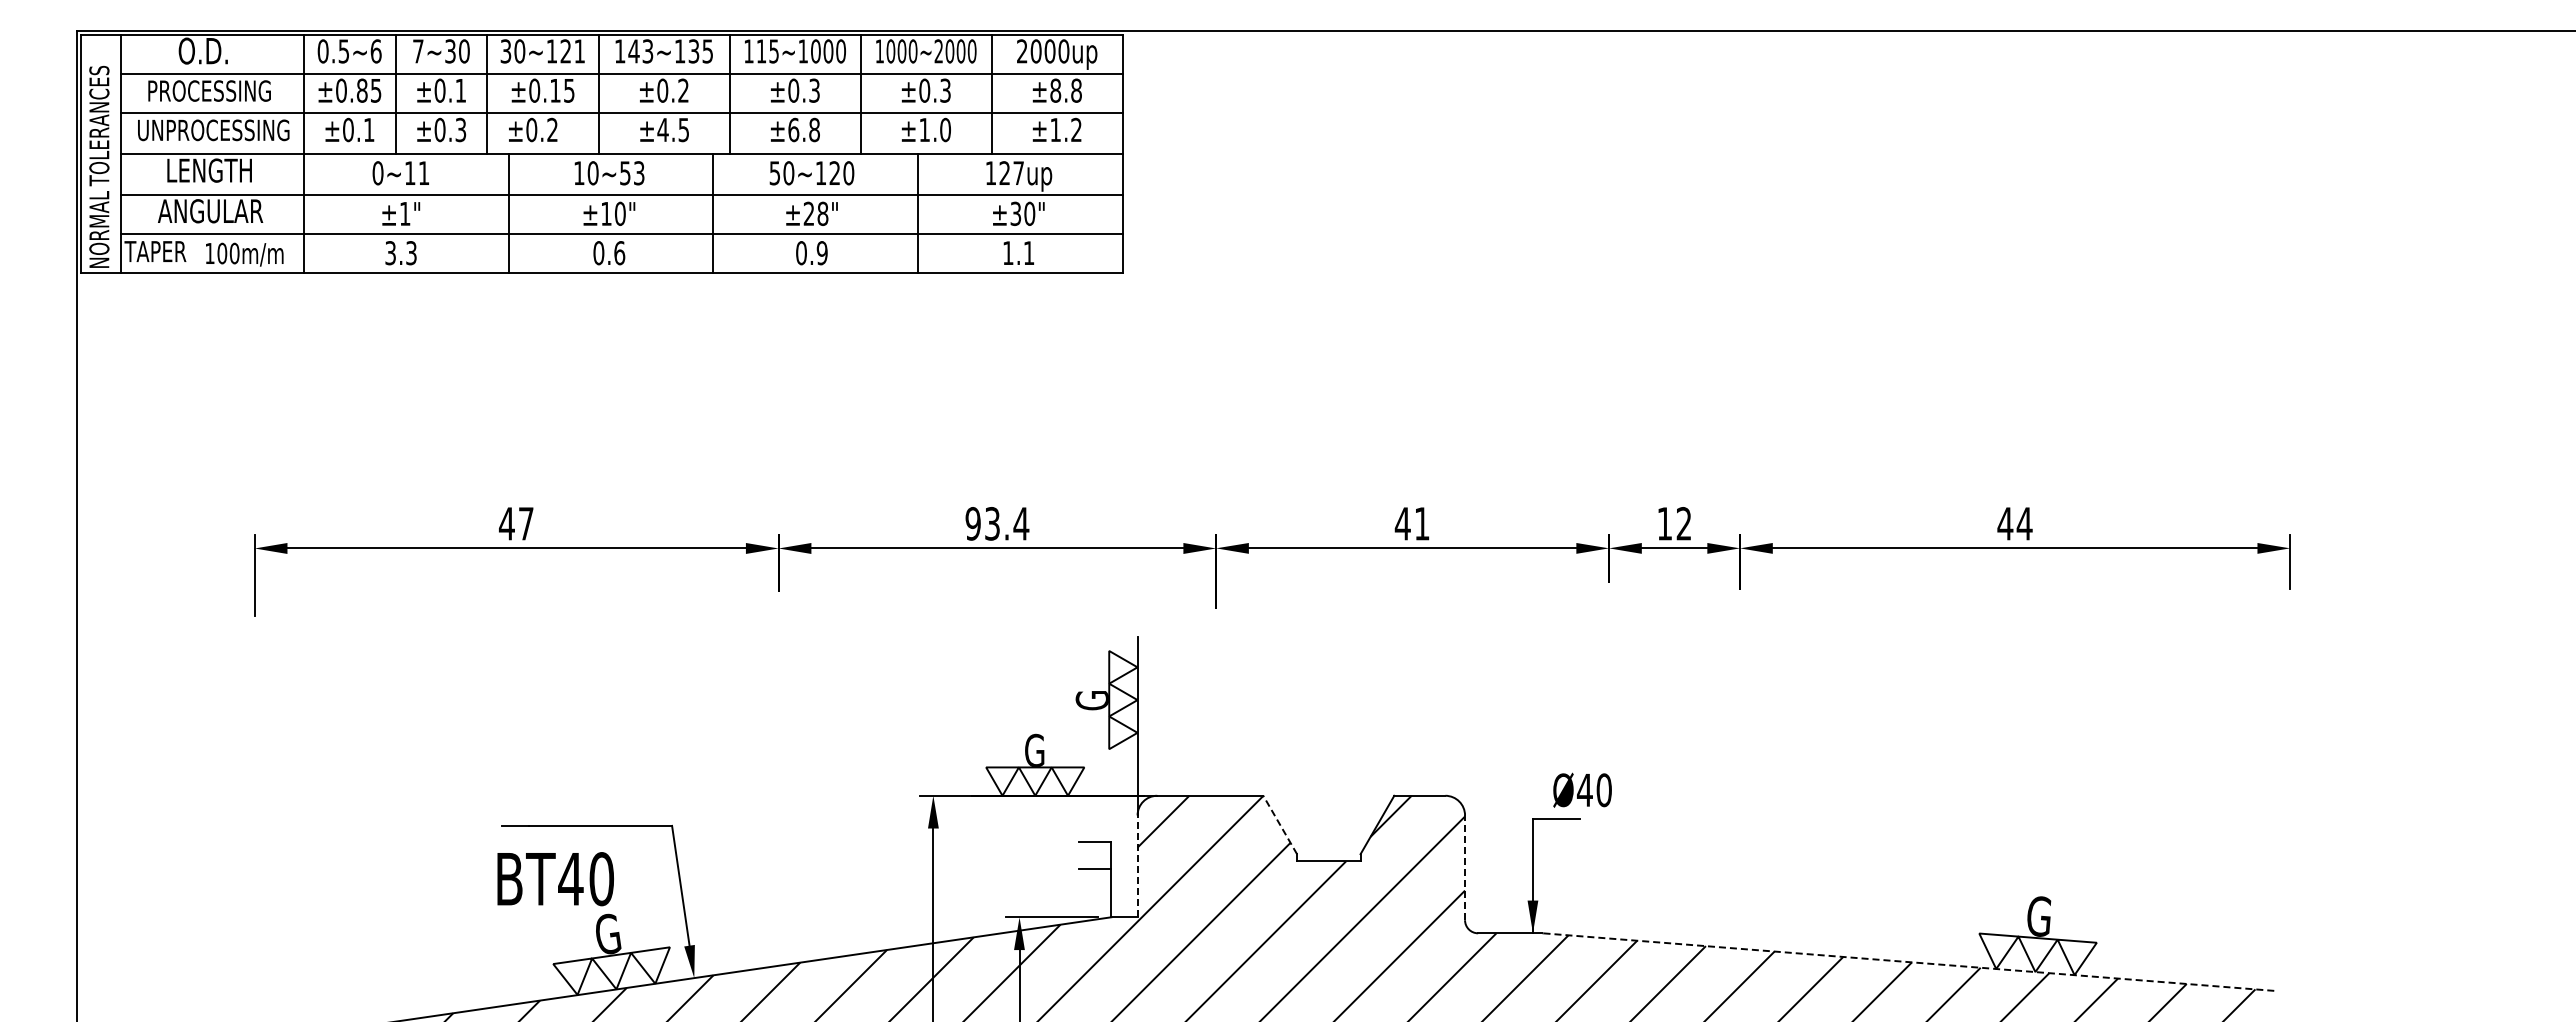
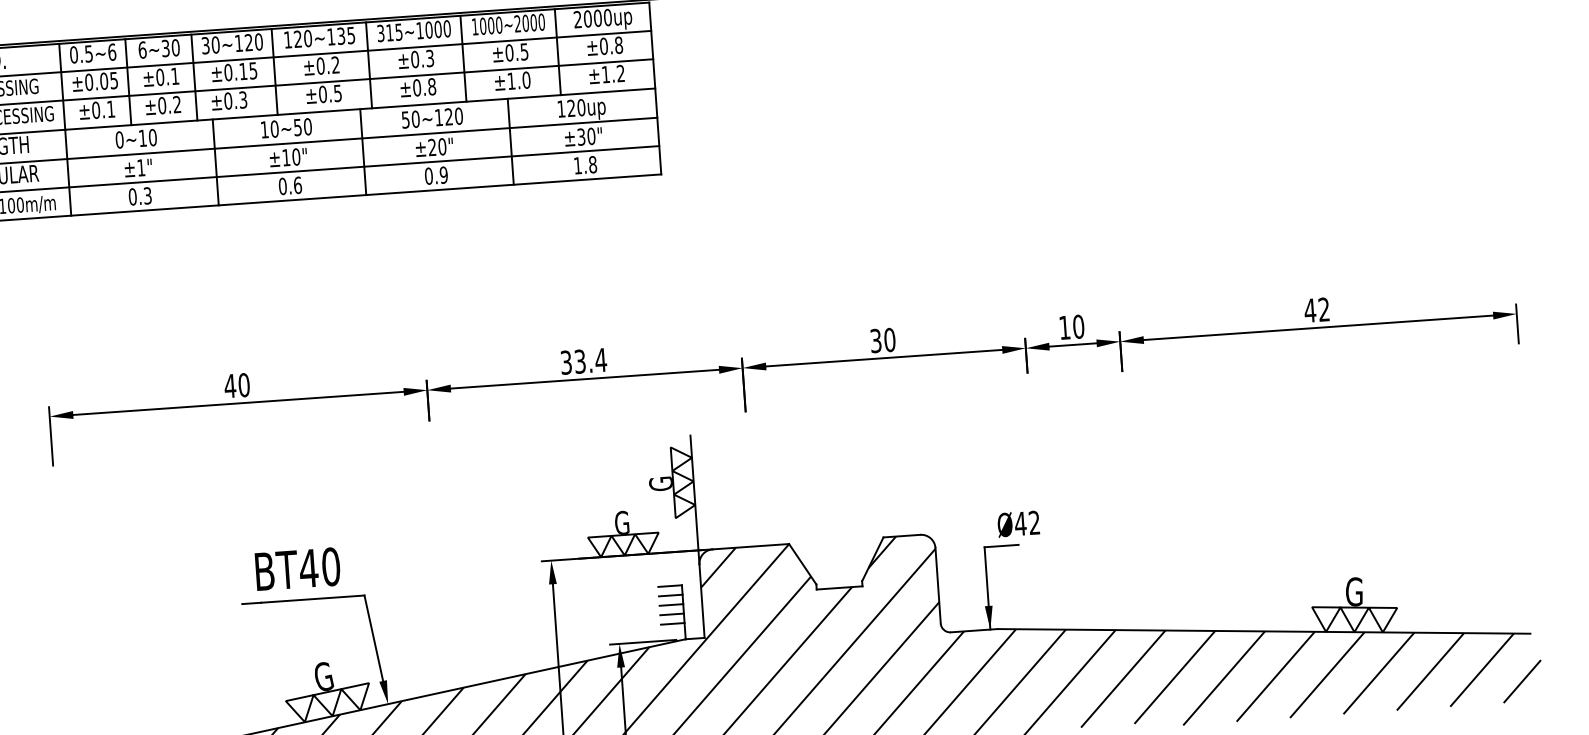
text: (418, 51) -> (142, 50), 7~30 -> 6~30
text: (579, 51) -> (258, 42), 30~121 -> 30~120
text: (640, 51) -> (302, 38), 143~135 -> 120~135
text: (748, 51) -> (380, 33), 115~1000 -> 315~1000
text: (361, 90) -> (103, 81), ±0.85 -> ±0.05
text: (945, 90) -> (524, 51), ±0.3 -> ±0.5
text: (1055, 90) -> (603, 46), ±8.8 -> ±0.8
text: (662, 129) -> (322, 94), ±4.5 -> ±0.5
text: (793, 129) -> (416, 87), ±6.8 -> ±0.8
text: (460, 130) -> (176, 105), ±0.3 -> ±0.2
text: (552, 130) -> (243, 100), ±0.2 -> ±0.3
text: (423, 173) -> (152, 137), 0~11 -> 0~10
text: (638, 173) -> (307, 127), 10~53 -> 10~50
text: (1018, 173) -> (581, 107), 127up -> 120up
text: (822, 213) -> (442, 146), ±28" -> ±20"
text: (390, 253) -> (132, 197), 3.3 -> 0.3
text: (1028, 253) -> (592, 165), 1.1 -> 1.8
text: (525, 523) -> (243, 384), 47 -> 40
text: (972, 523) -> (565, 362), 93.4 -> 33.4
text: (1411, 523) -> (882, 340), 41 -> 30
text: (1683, 523) -> (1078, 326), 12 -> 10
text: (2024, 523) -> (1323, 309), 44 -> 42
text: (1603, 790) -> (1034, 523), Ø40 -> Ø42
line: (1280, 825) -> (802, 564), dashed -> solid
line: (1094, 855) -> (670, 595), added
line: (1137, 866) -> (701, 601), dashed -> solid
line: (1465, 867) -> (938, 585), dashed -> solid
text: (555, 879) -> (297, 569), moved
line: (1094, 881) -> (671, 614), added
line: (1094, 894) -> (672, 623), added
line: (1911, 962) -> (1264, 631), dashed -> solid

